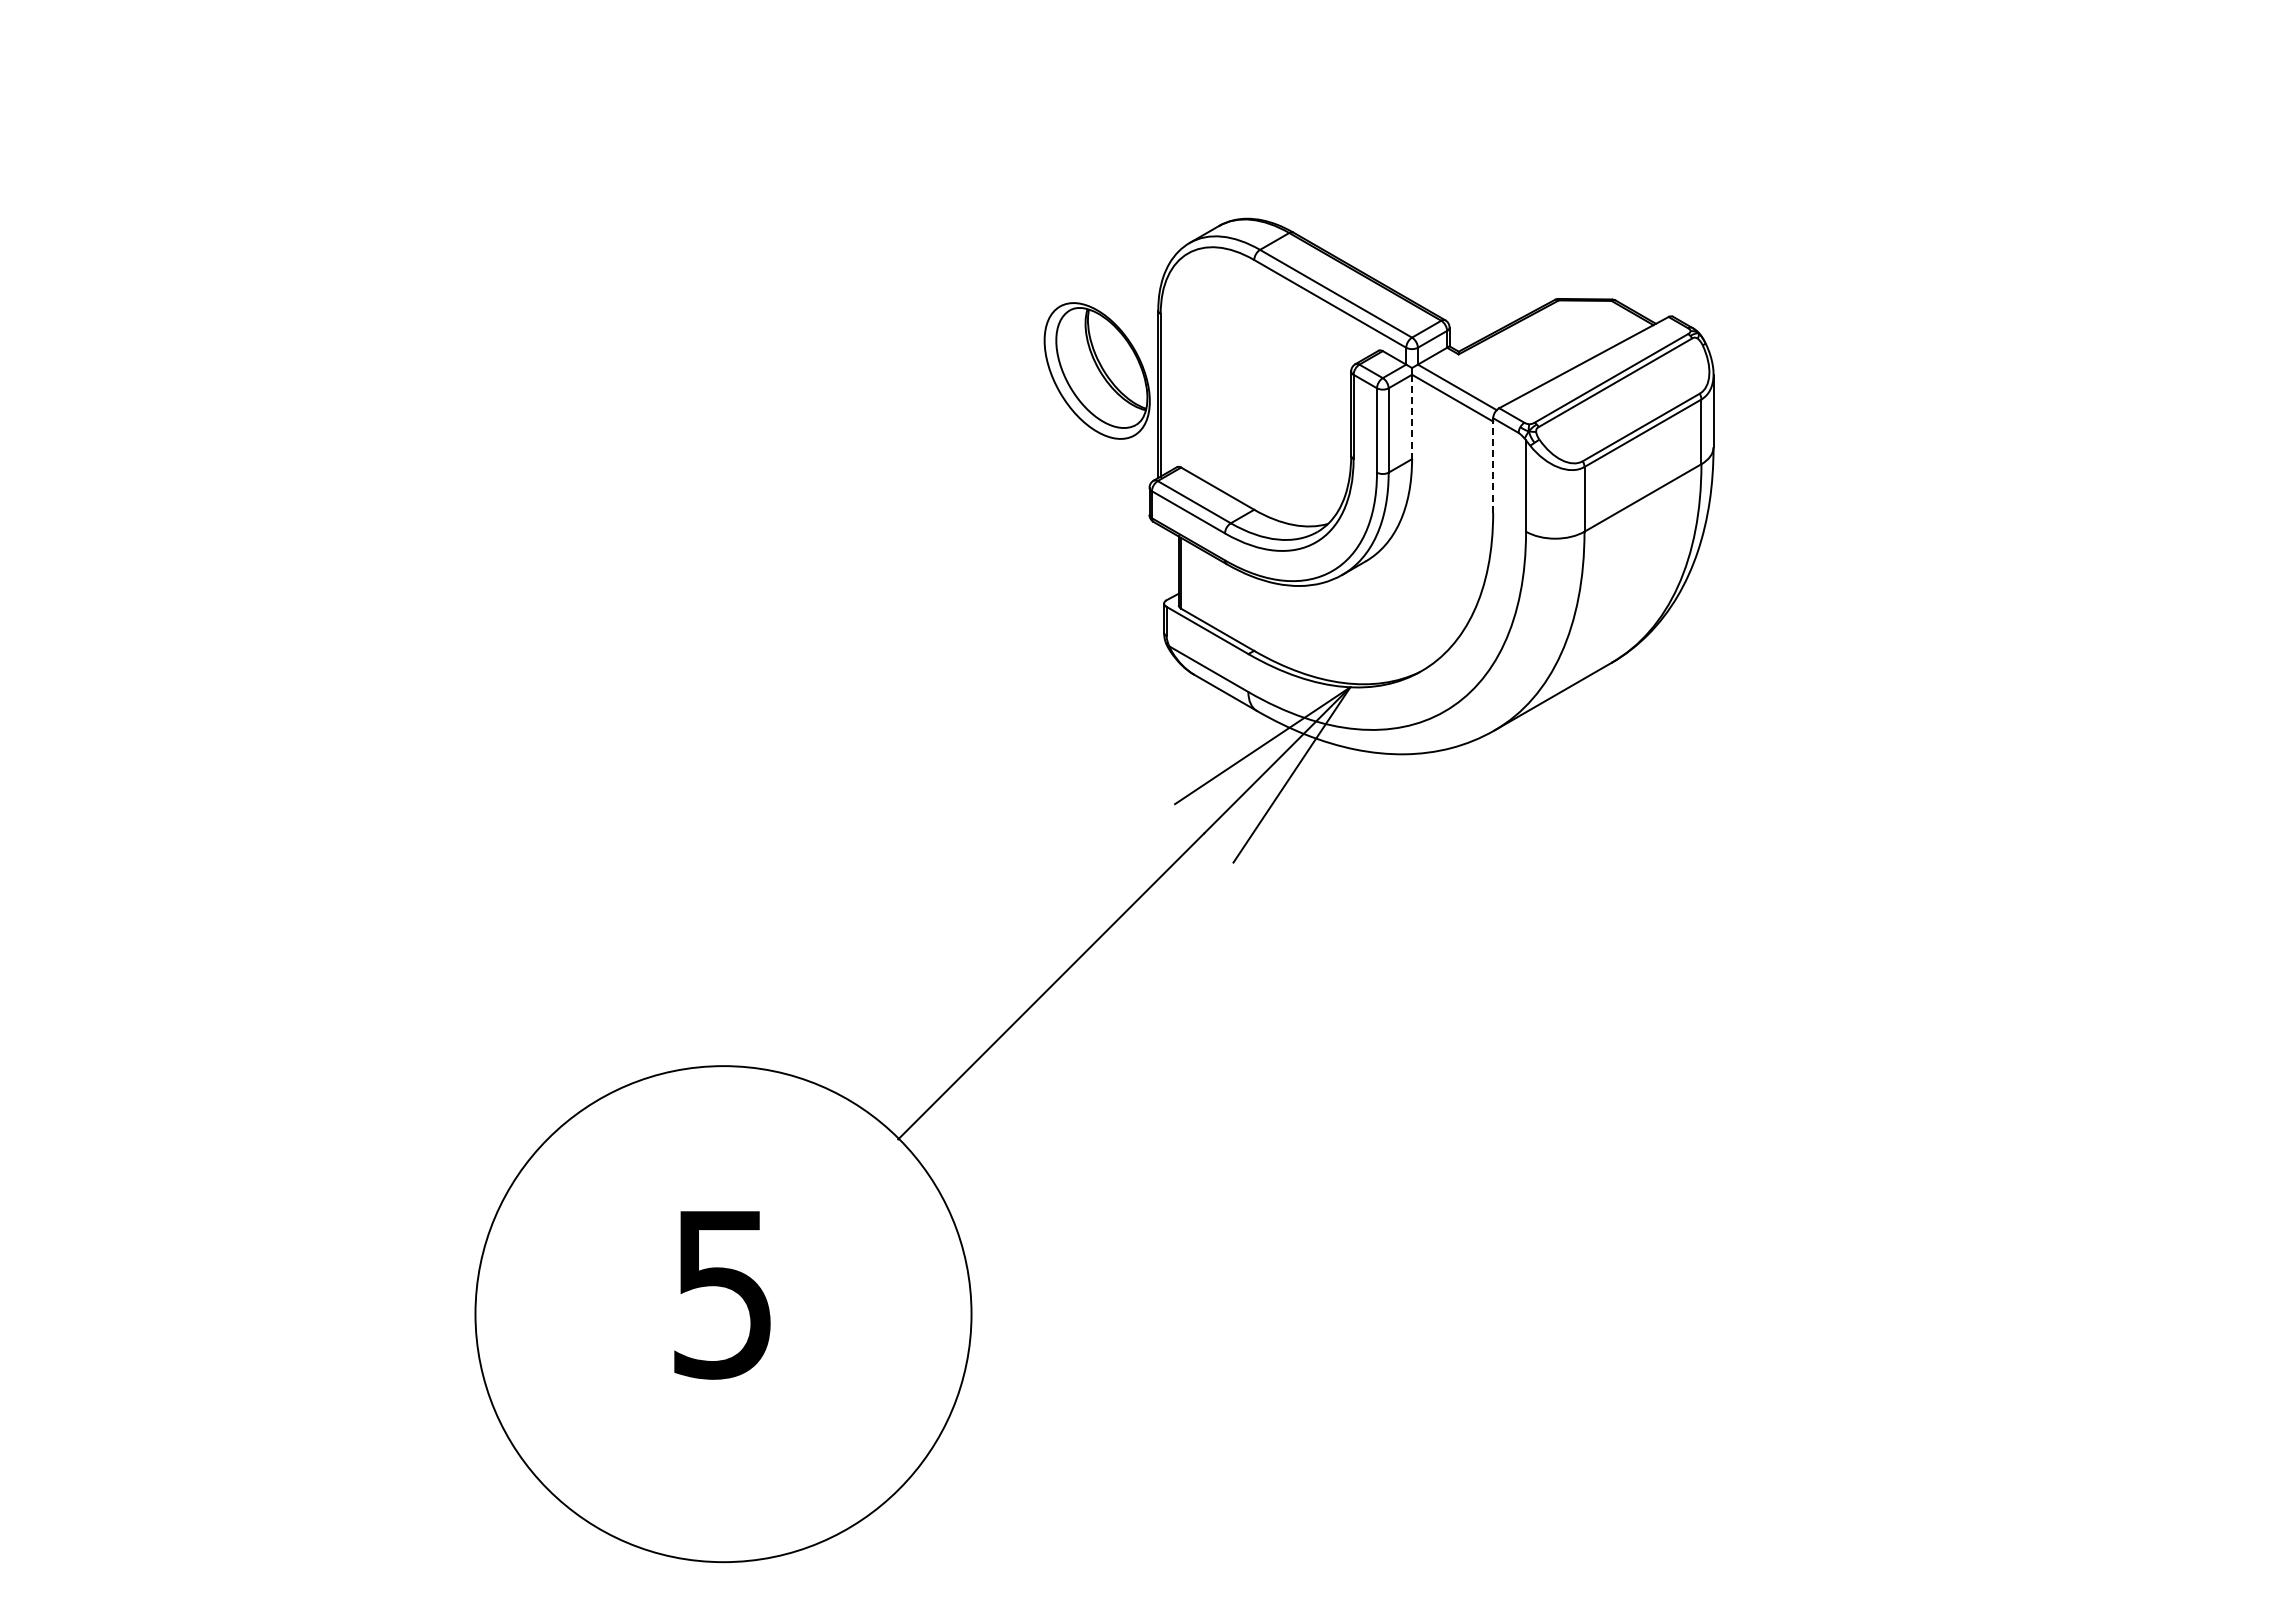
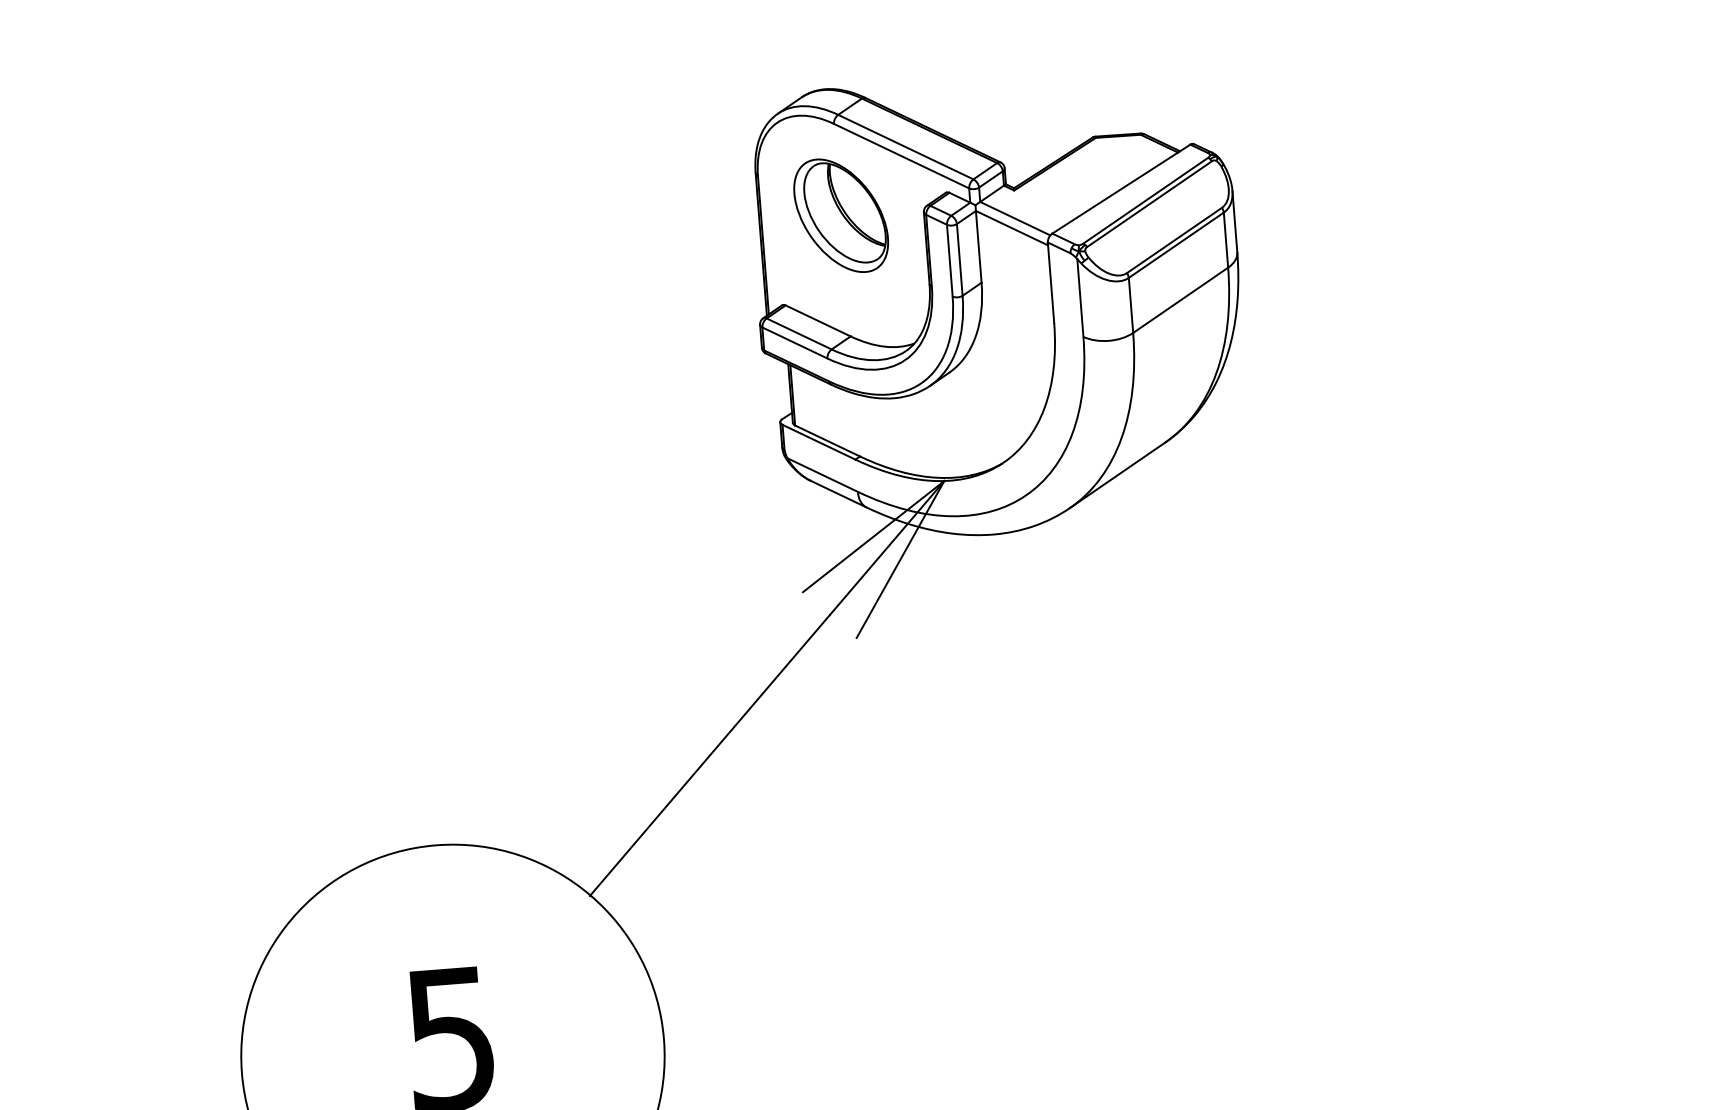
part: (1096, 370) -> (840, 215), moved
line: (1412, 417) -> (979, 247), dashed -> solid
line: (1493, 464) -> (1051, 281), dashed -> solid

